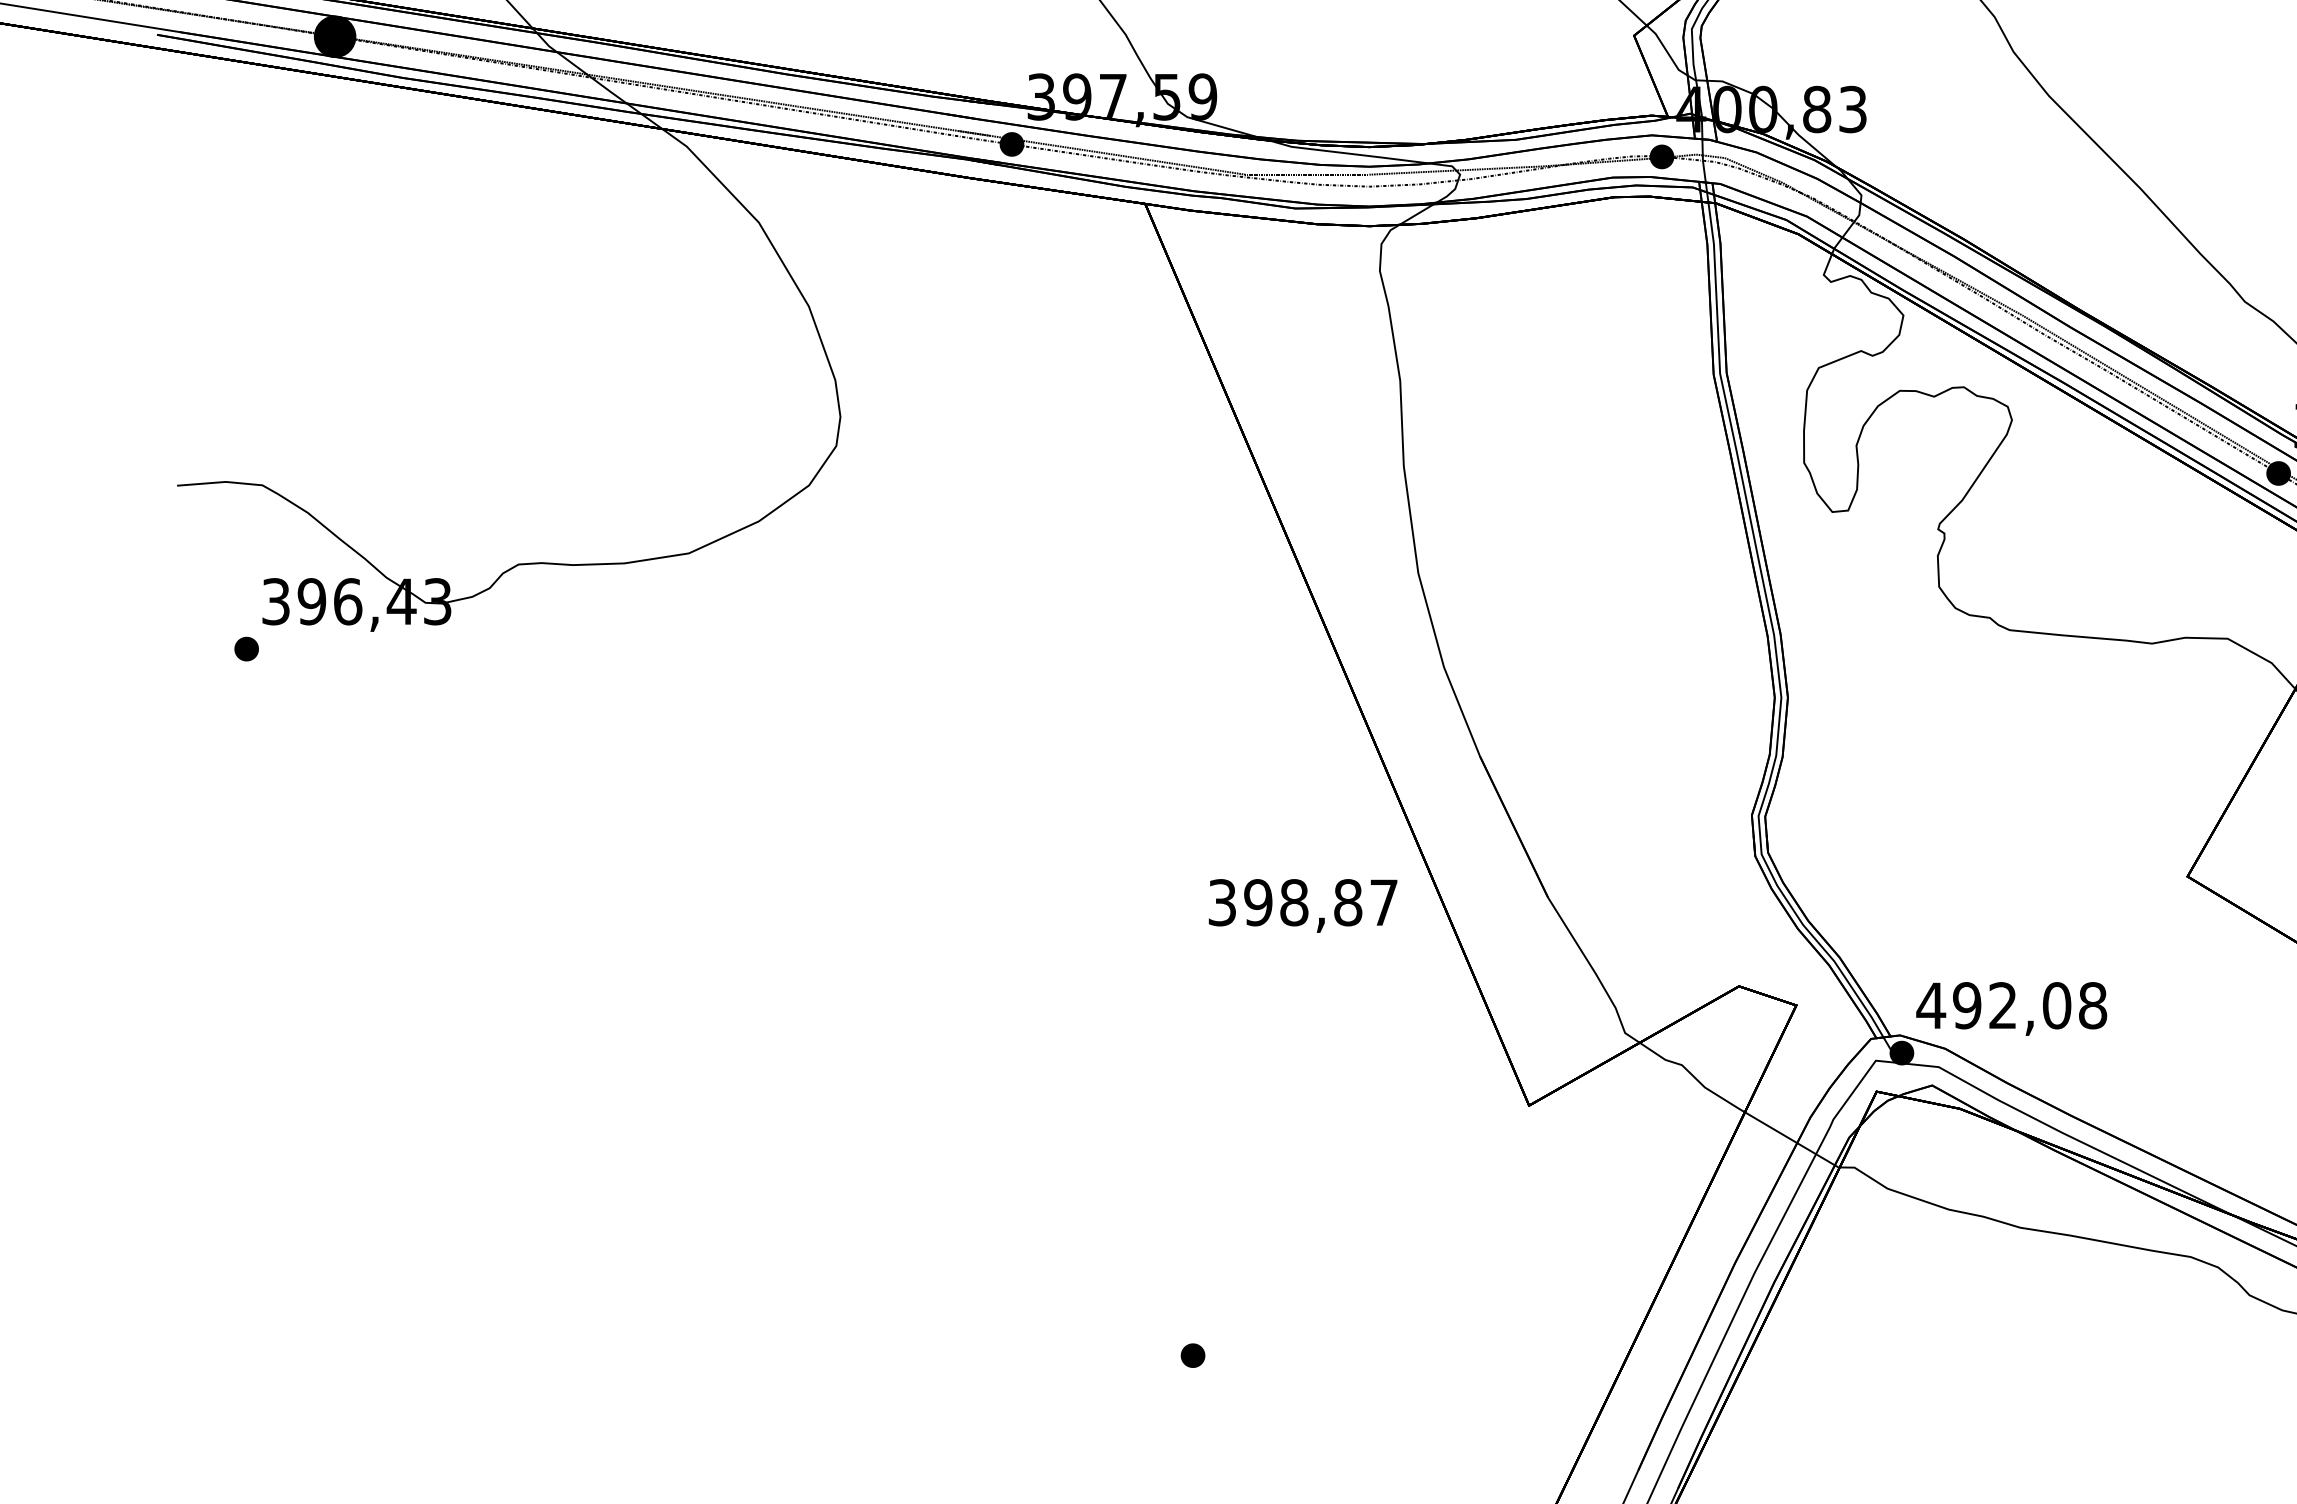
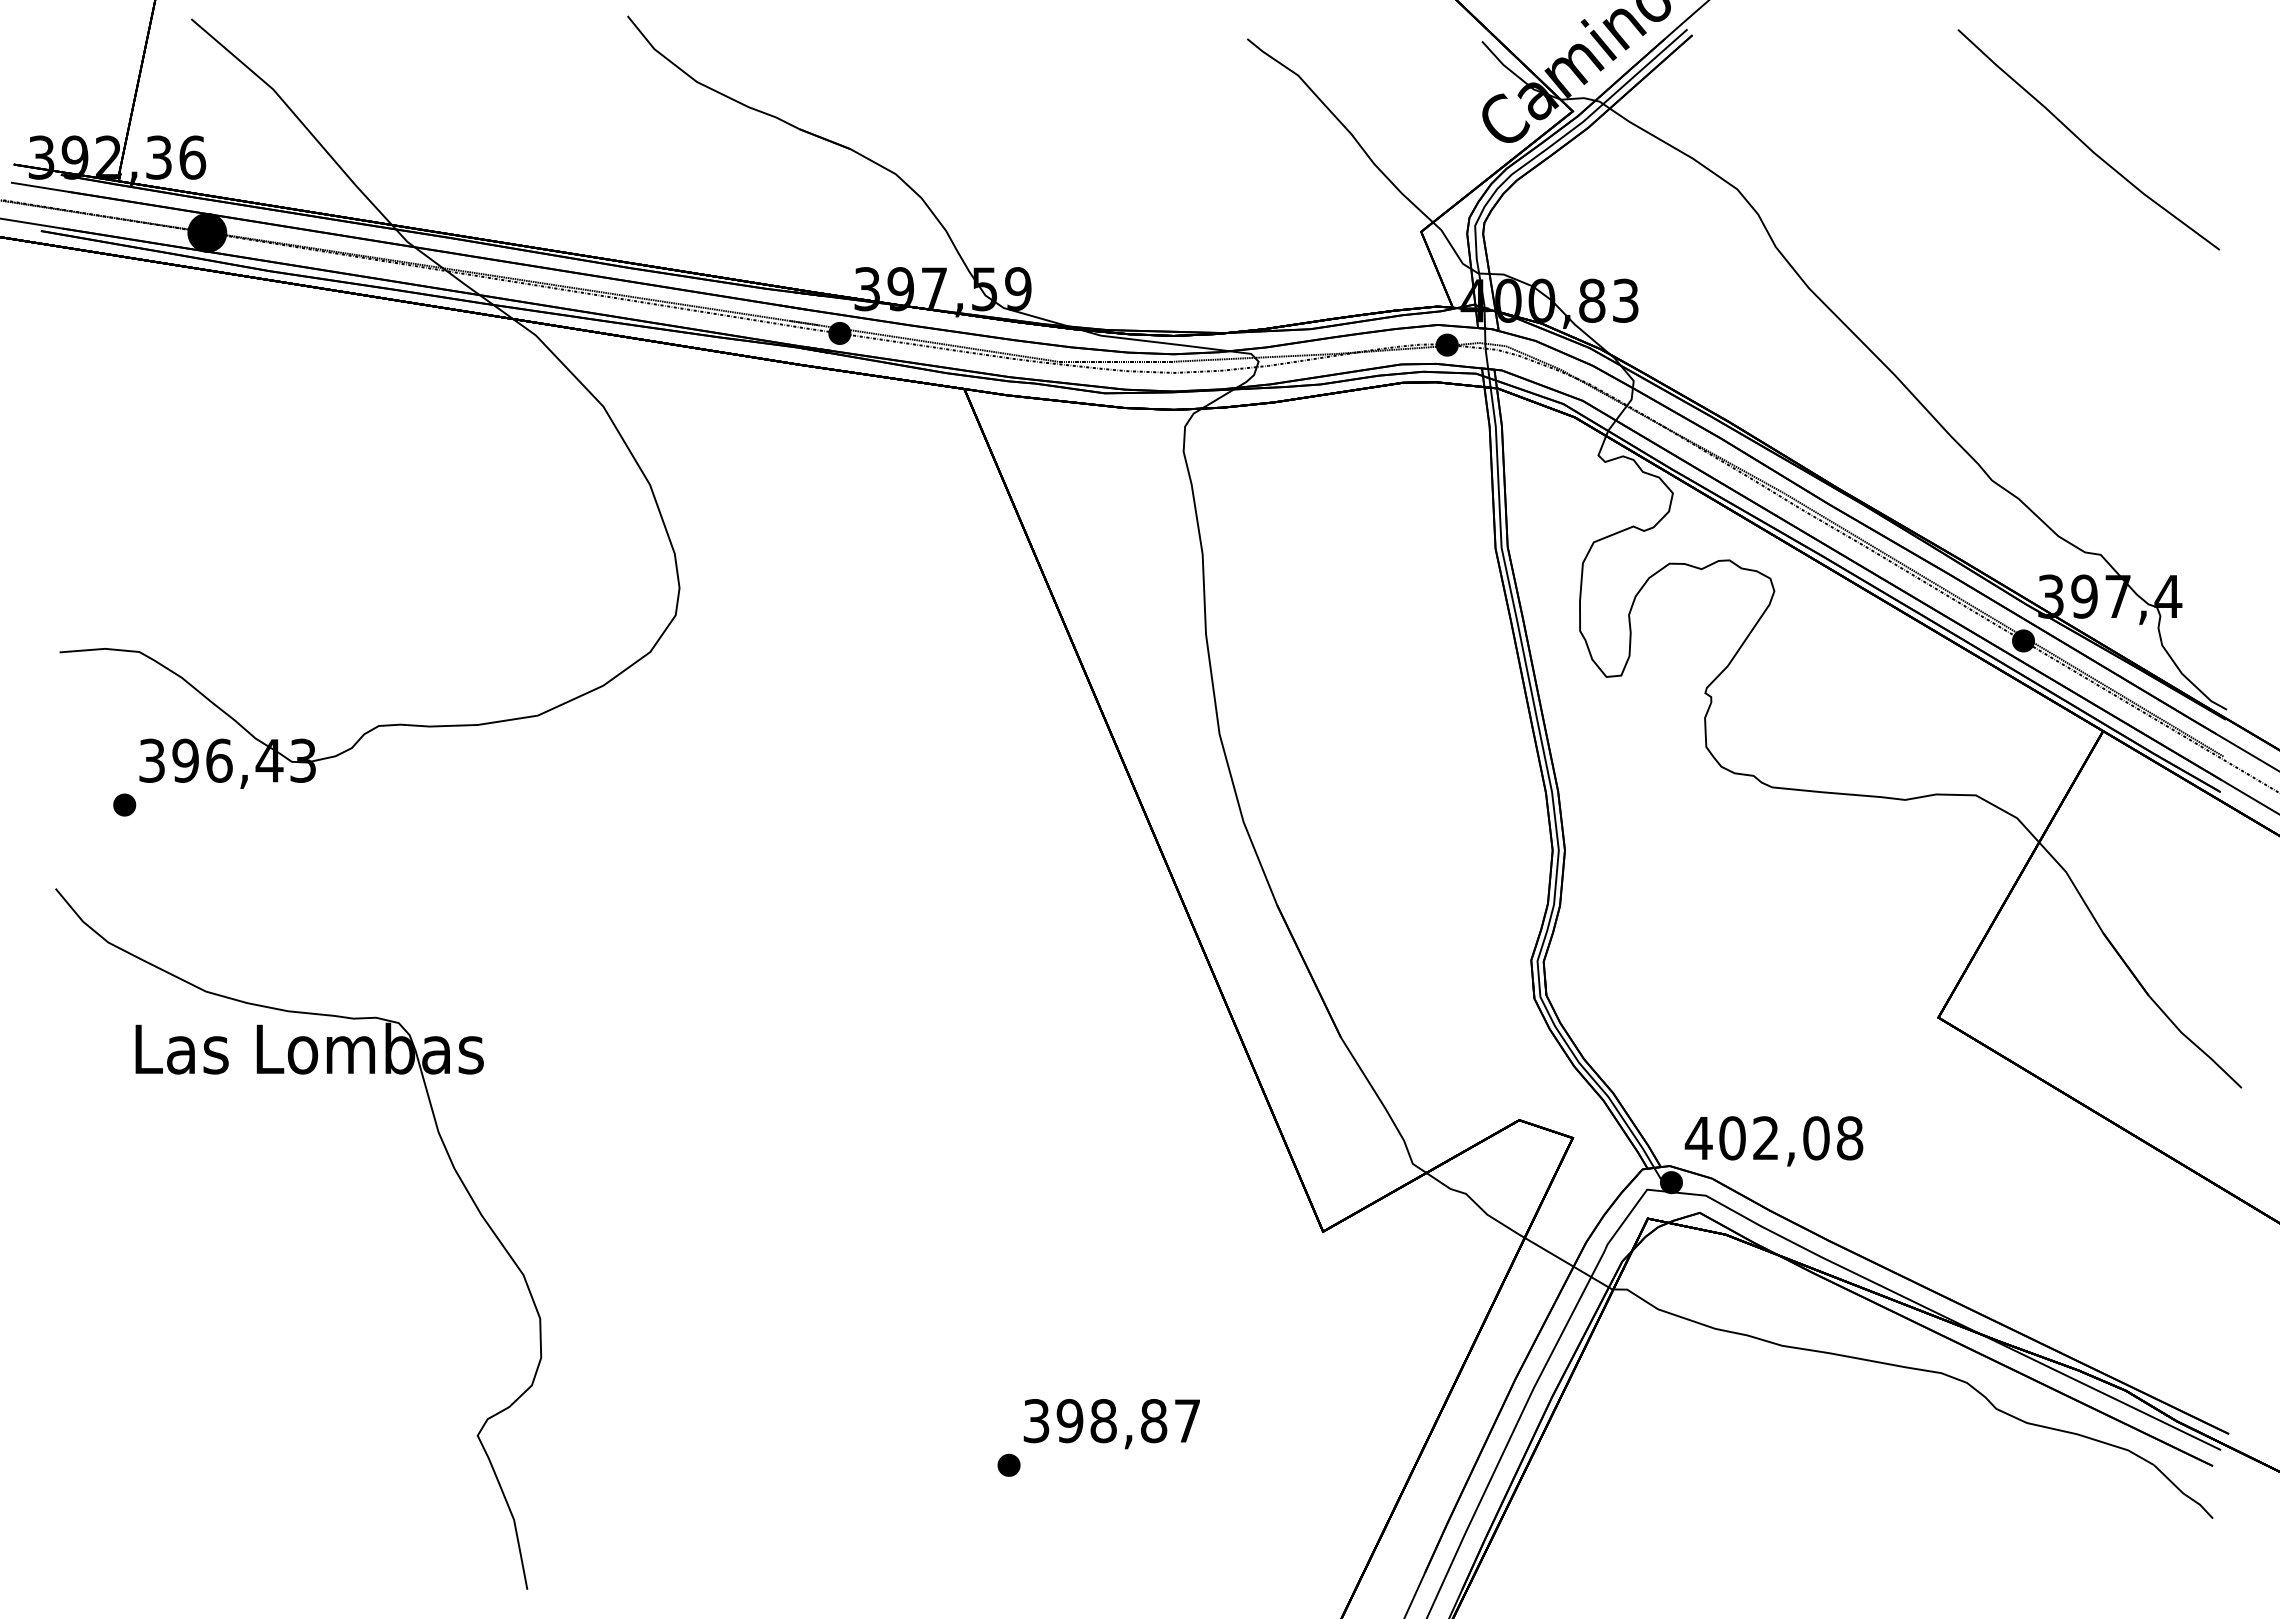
text: (1302, 906) -> (1111, 1424), moved
part: (433, 937) -> (299, 1074), added
text: (1967, 1005) -> (1732, 1138), 492,08 -> 402,08

